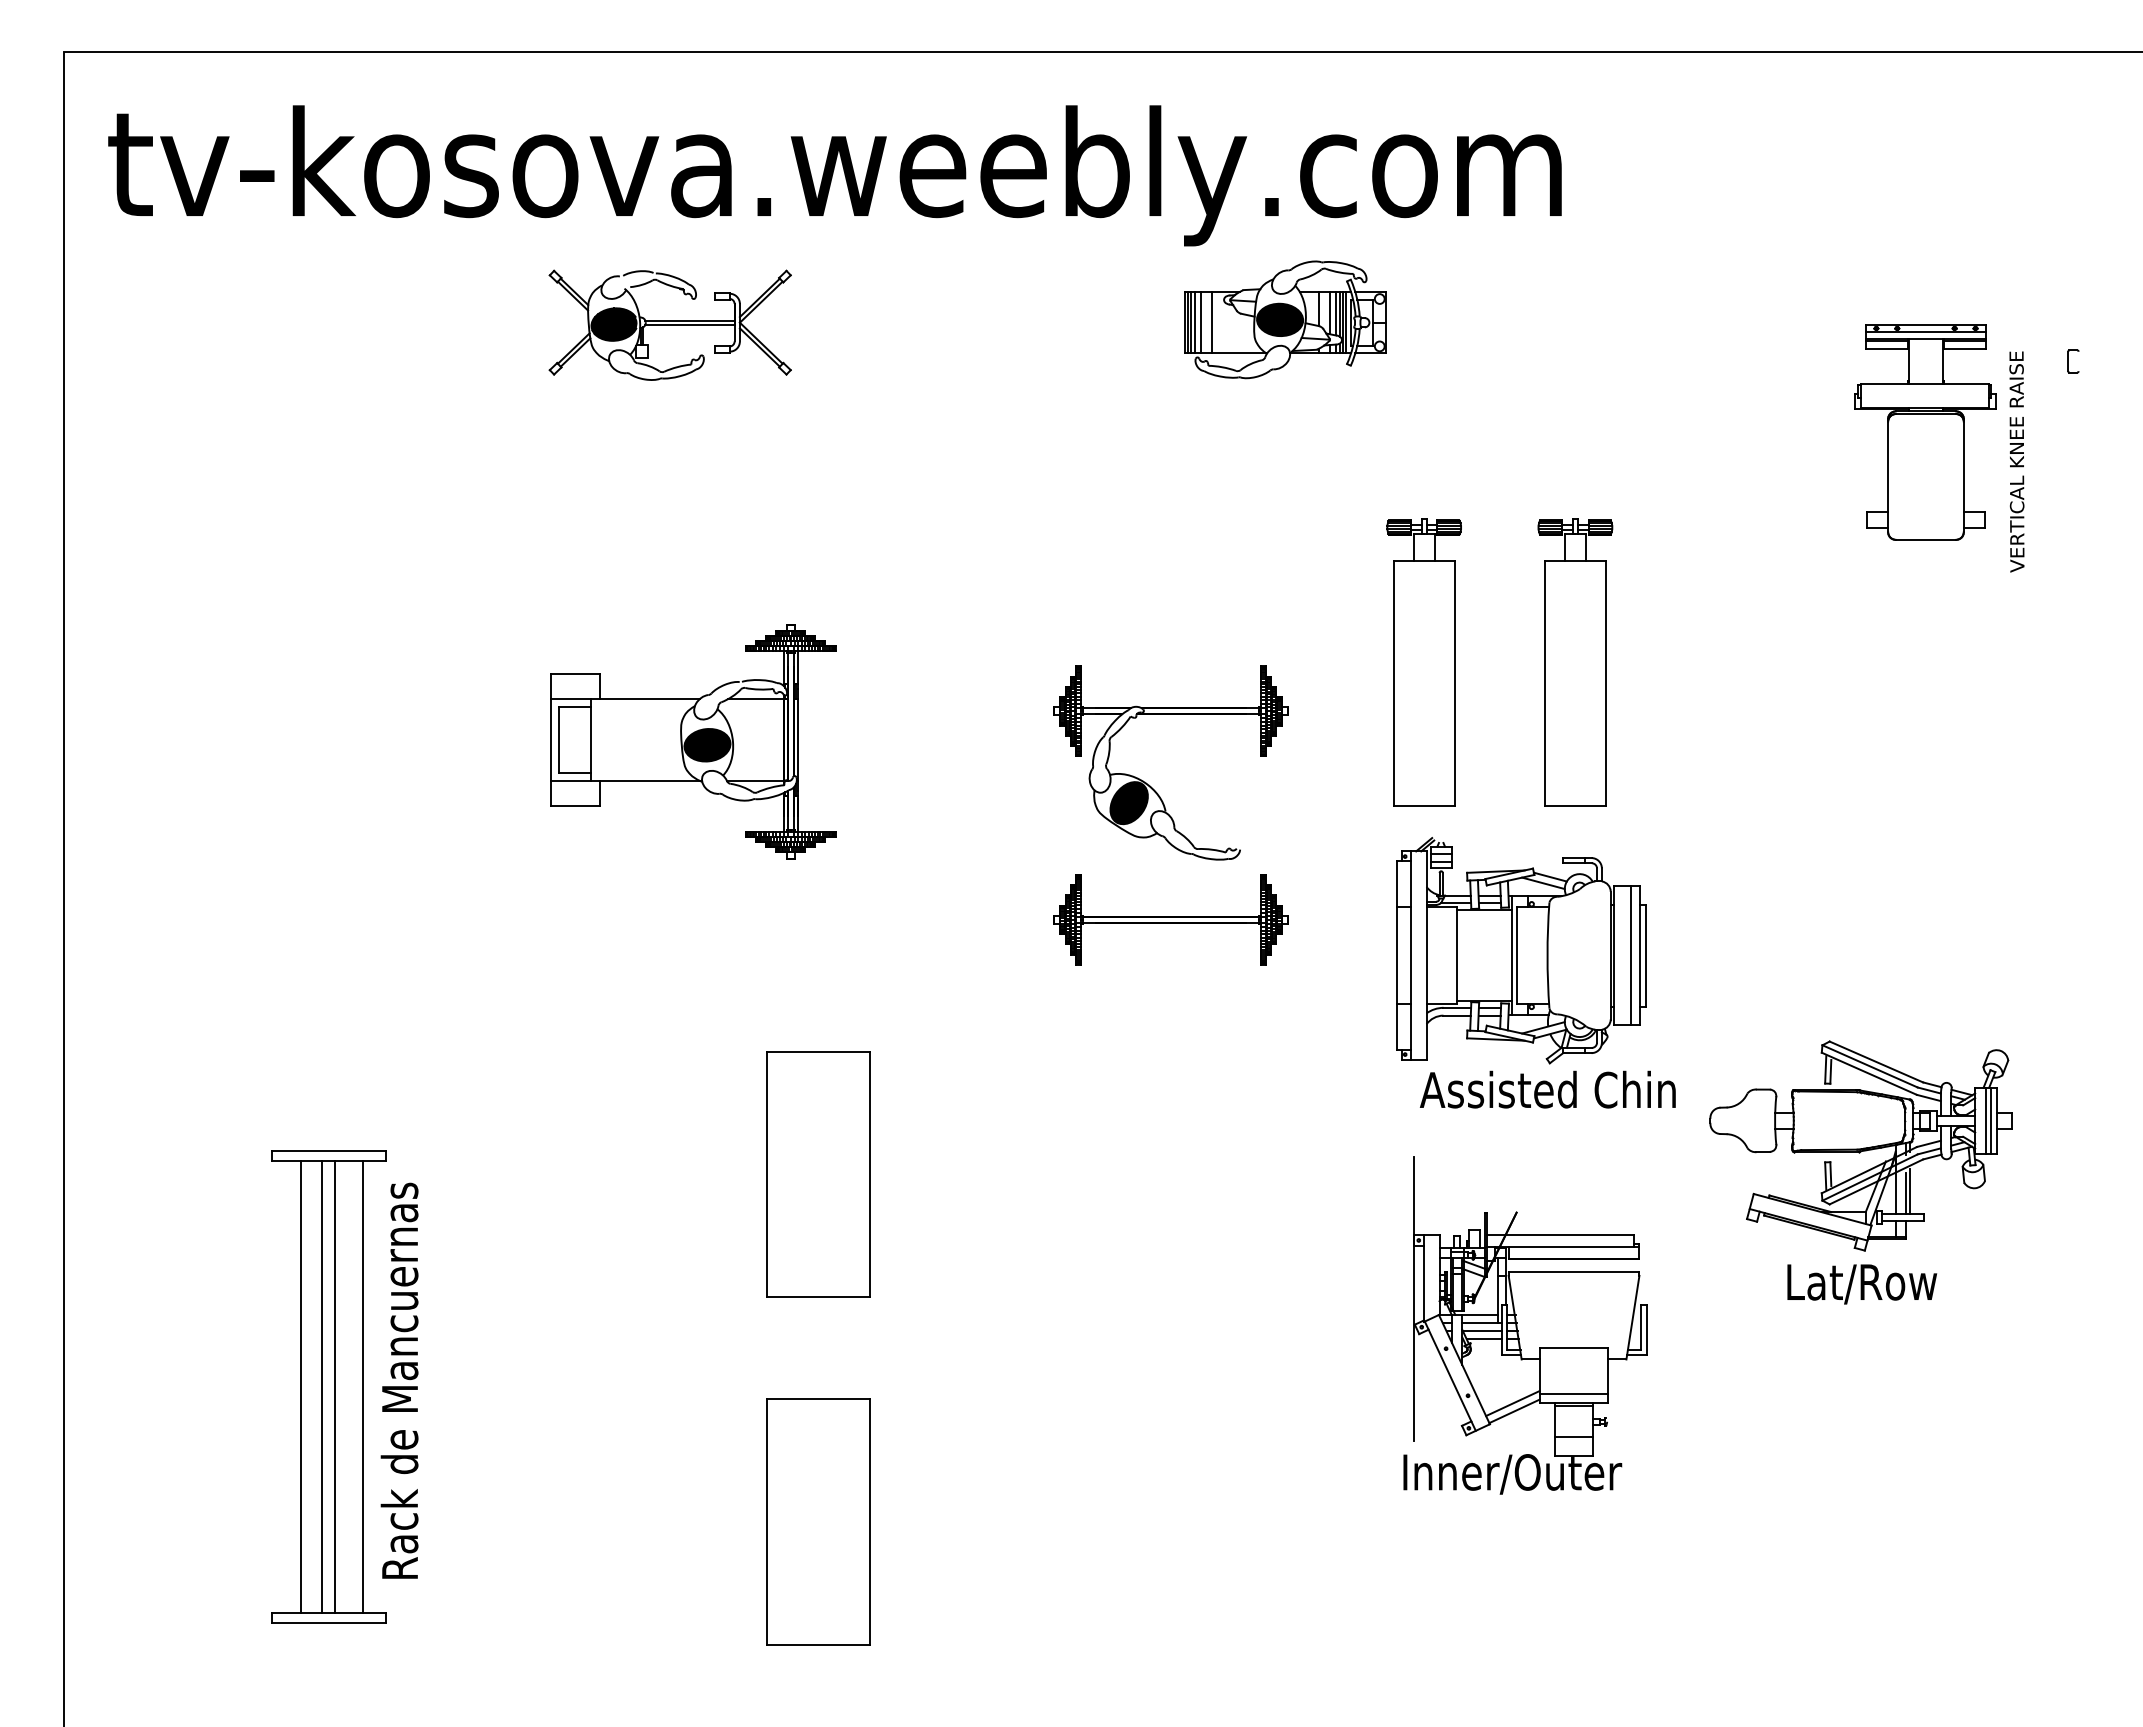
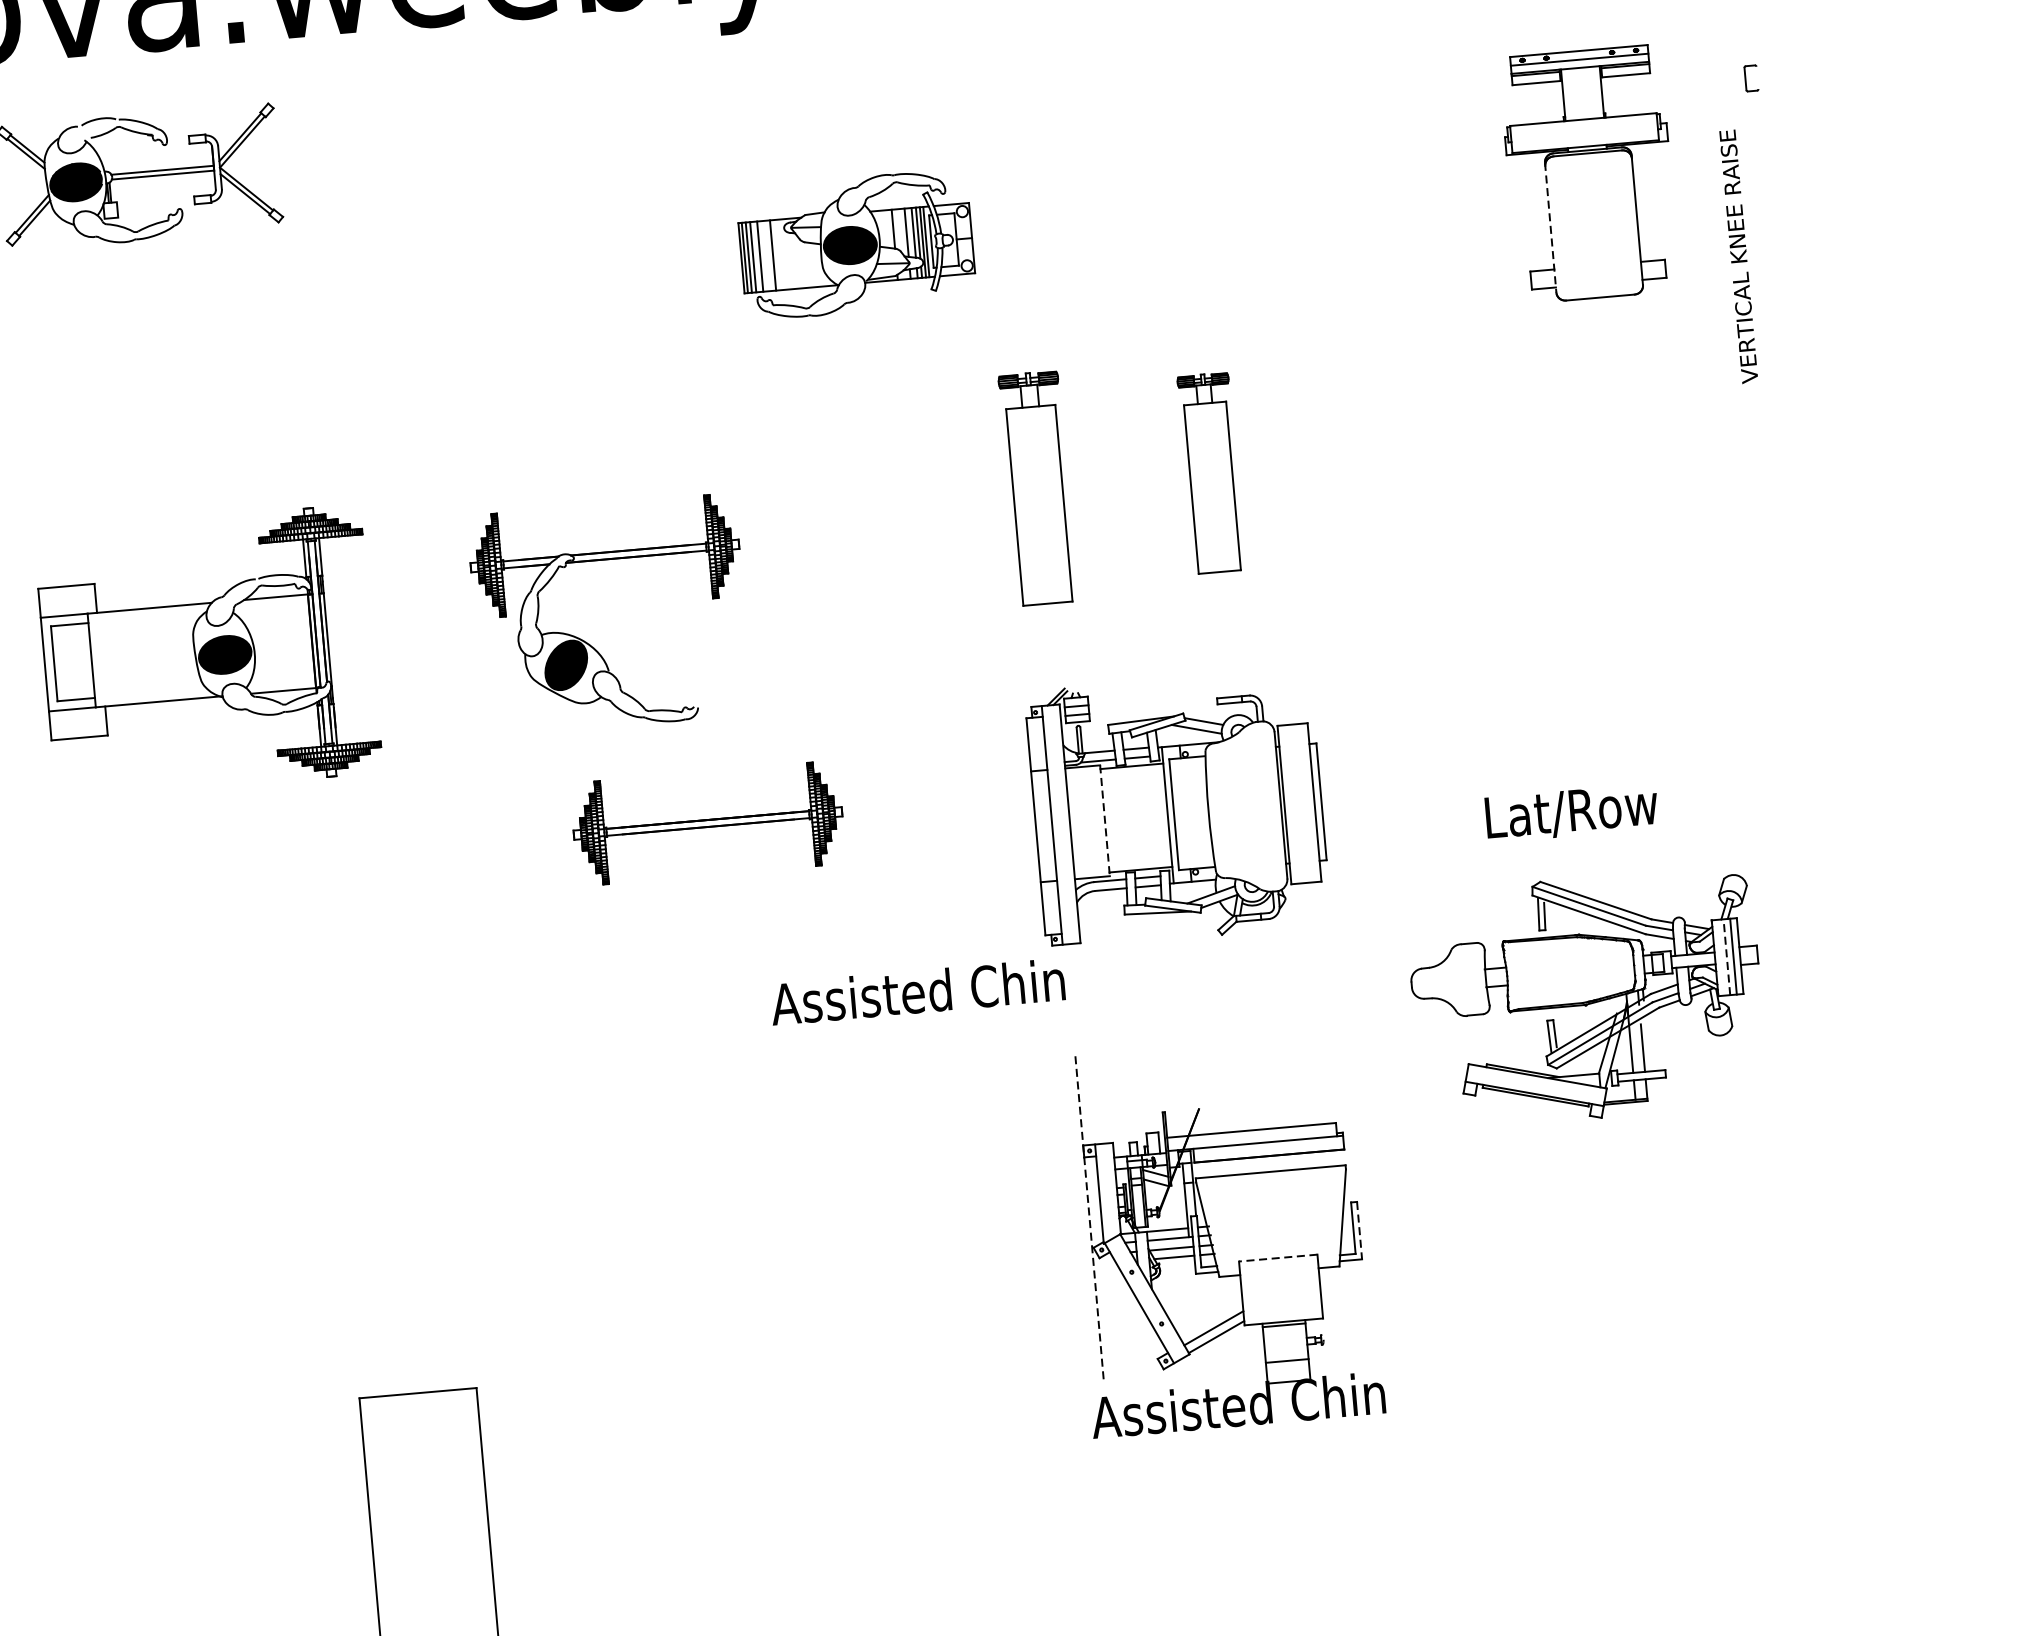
part: (1285, 319) -> (856, 244), moved
text: (2016, 461) -> (1738, 256), moved
line: (1888, 475) -> (1551, 227), solid -> dashed
part: (1423, 662) -> (1037, 488), size x0.7
part: (1575, 662) -> (1211, 473), size x0.6
part: (1150, 785) -> (588, 643), moved
part: (1170, 919) -> (707, 823), moved
line: (1630, 955) -> (1303, 803), removed
line: (1457, 956) -> (1105, 821), solid -> dashed
text: (1547, 1089) -> (917, 991), moved
line: (1985, 1120) -> (1726, 956), solid -> dashed
part: (818, 1174) -> (395, 1135), removed
line: (1910, 1191) -> (1648, 1045), removed
text: (1862, 1284) -> (1572, 813), moved
line: (1413, 1298) -> (1089, 1217), solid -> dashed
line: (1646, 1330) -> (1359, 1231), solid -> dashed
line: (1573, 1347) -> (1277, 1258), solid -> dashed
line: (1573, 1394) -> (1282, 1311), removed
text: (1528, 1473) -> (1238, 1406), Inner/Outer -> Assisted Chin

